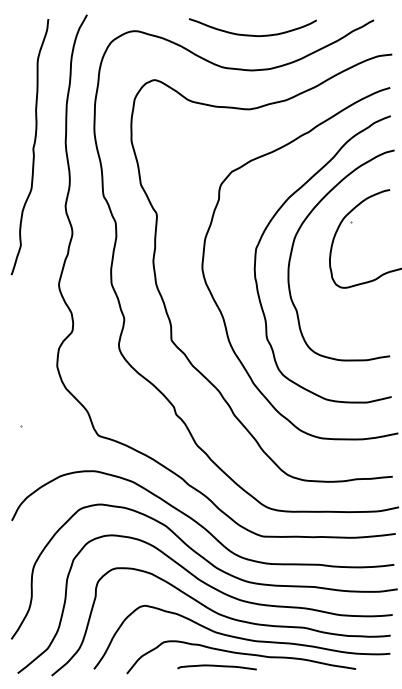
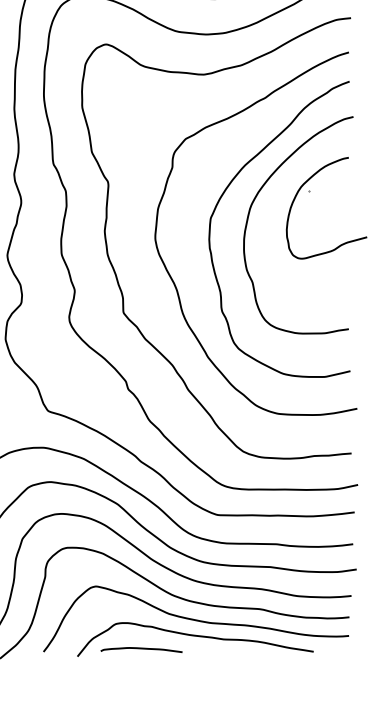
curve: (216, 666) -> (140, 649), moved

